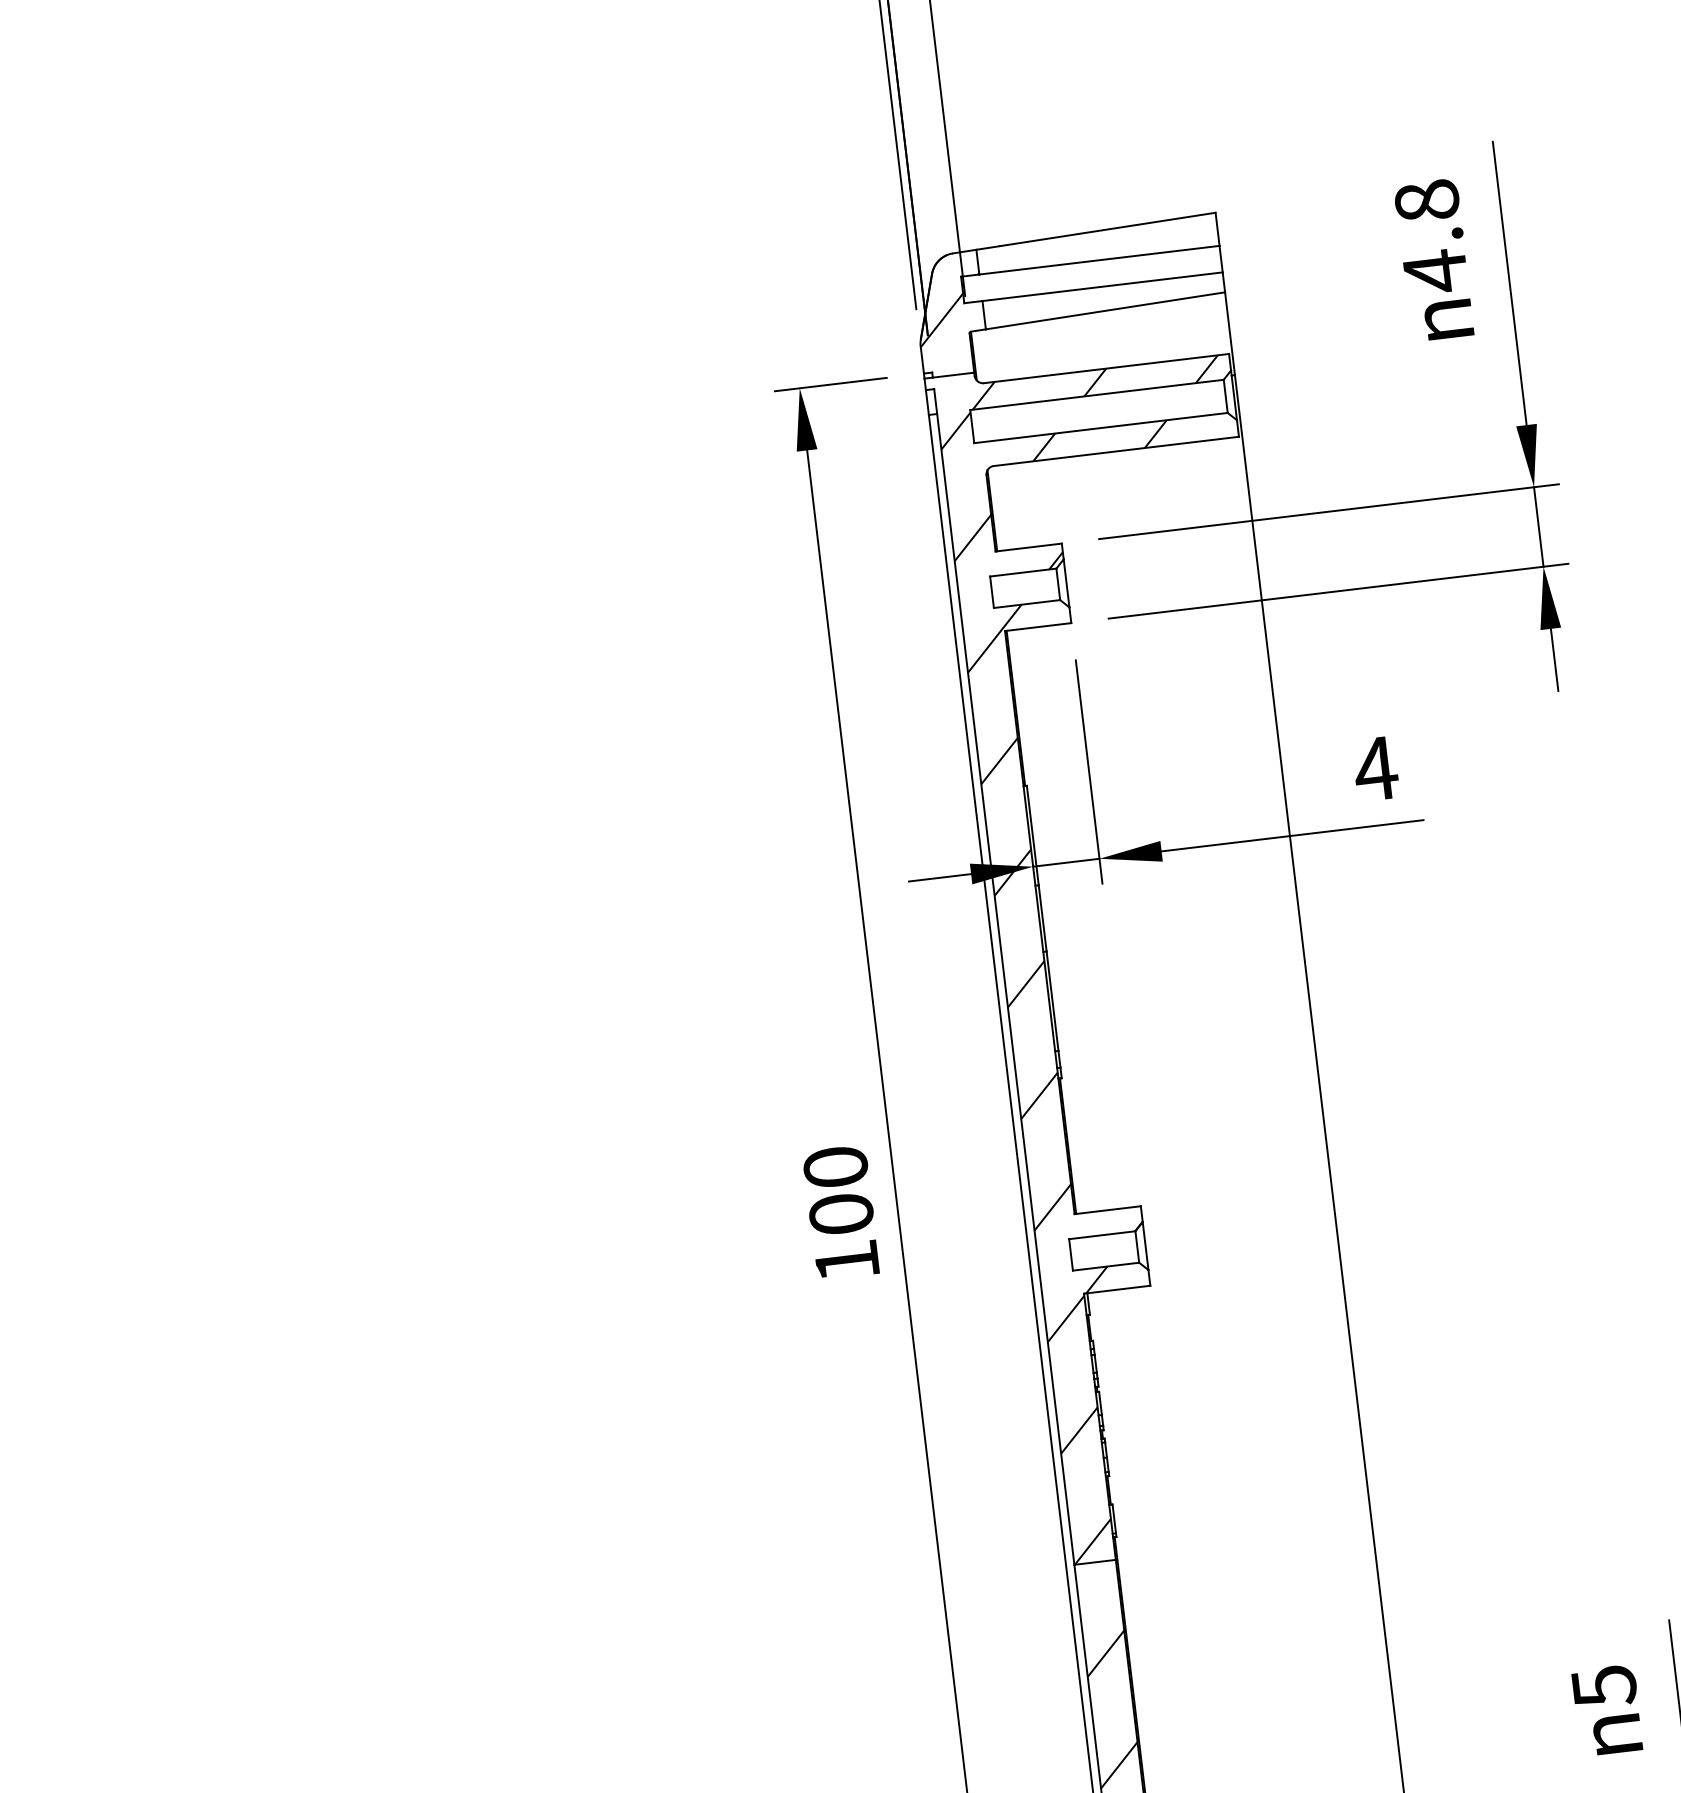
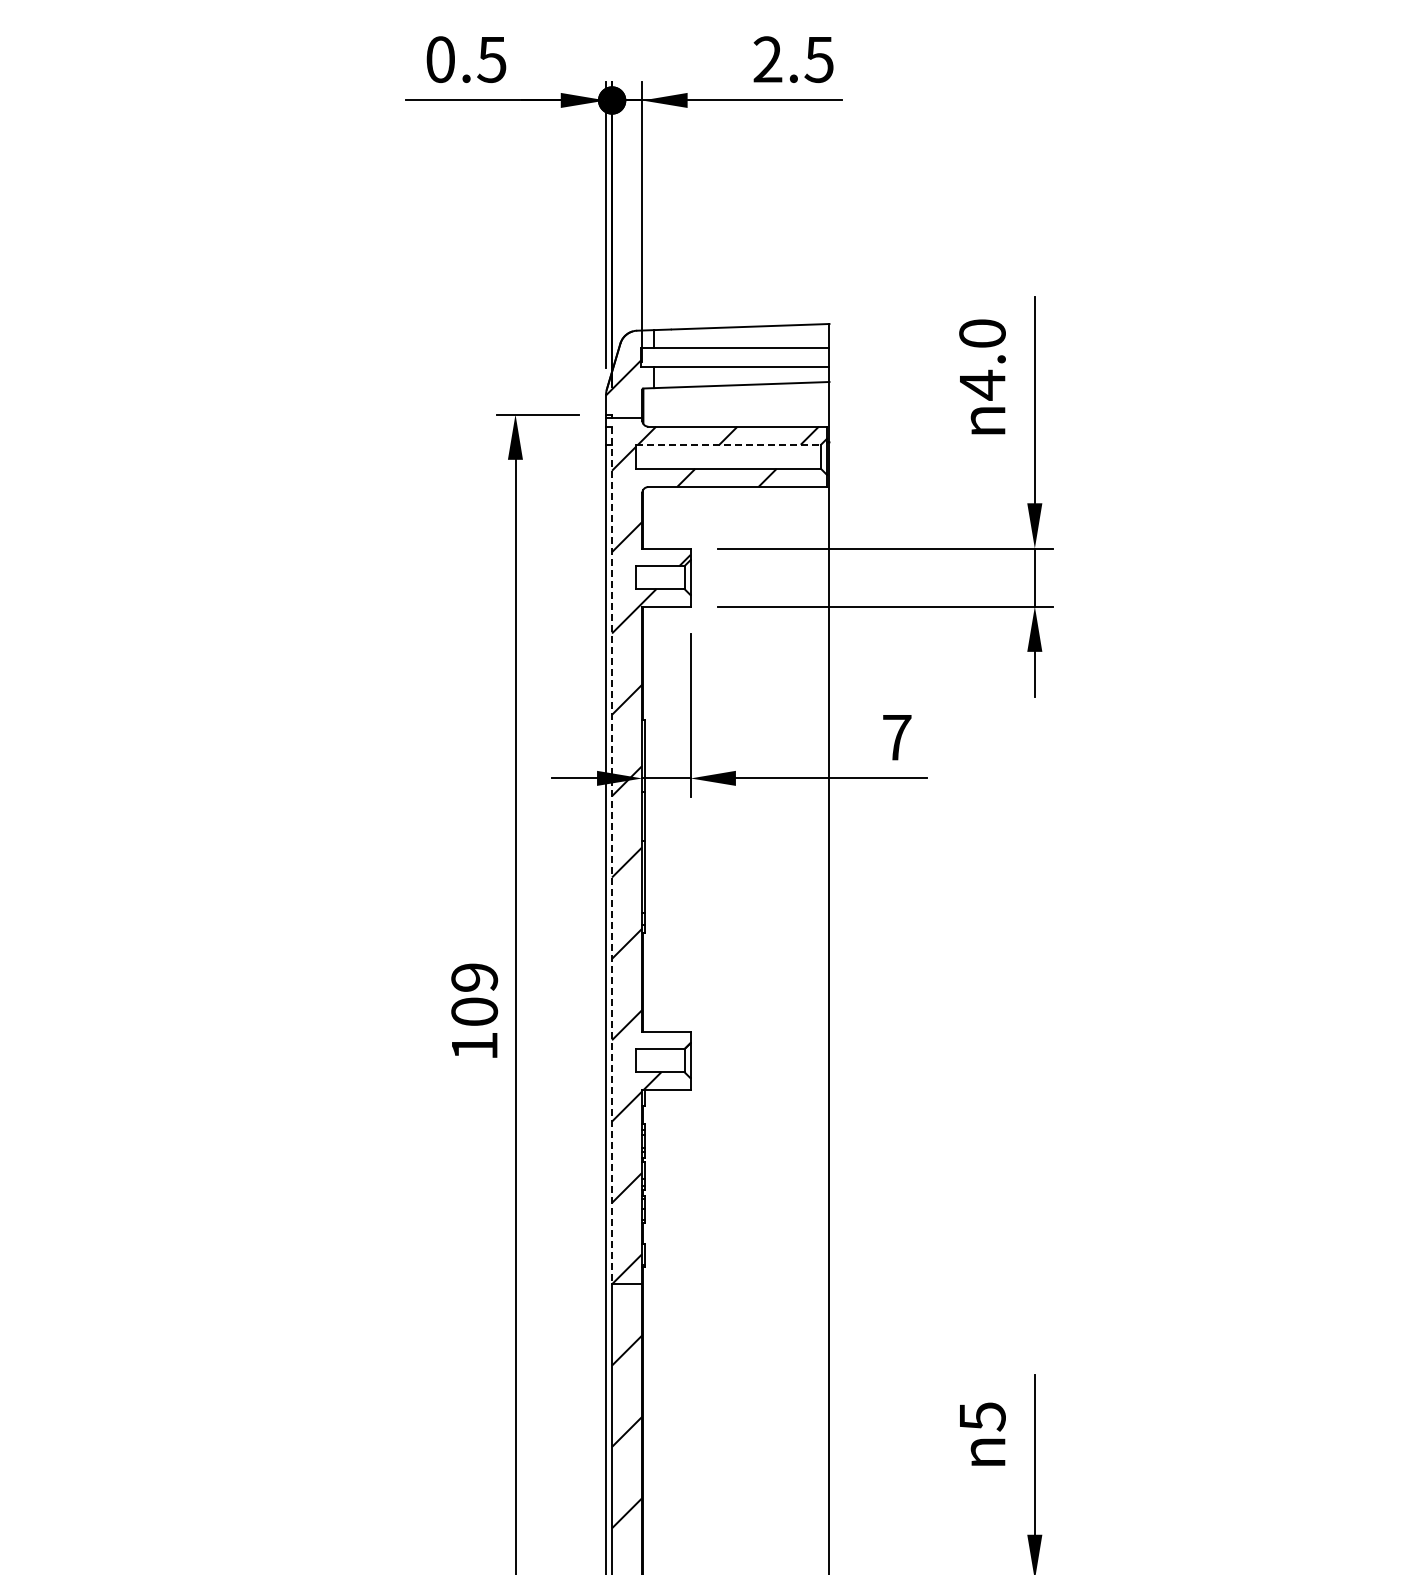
text: (1427, 200) -> (982, 333), 4.8 -> 4.0
line: (1098, 394) -> (729, 444), solid -> dashed
text: (1375, 768) -> (896, 737), 4 -> 7
line: (1004, 977) -> (612, 855), solid -> dashed
text: (835, 1167) -> (474, 977), 100 -> 109

